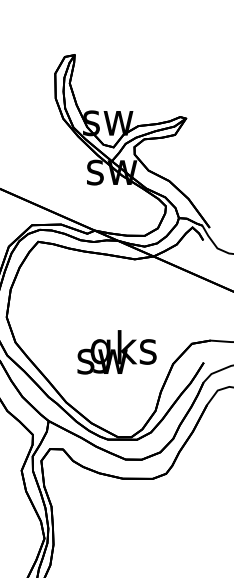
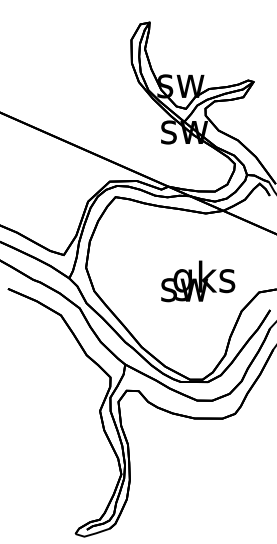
text: (117, 352) -> (198, 281), moved

